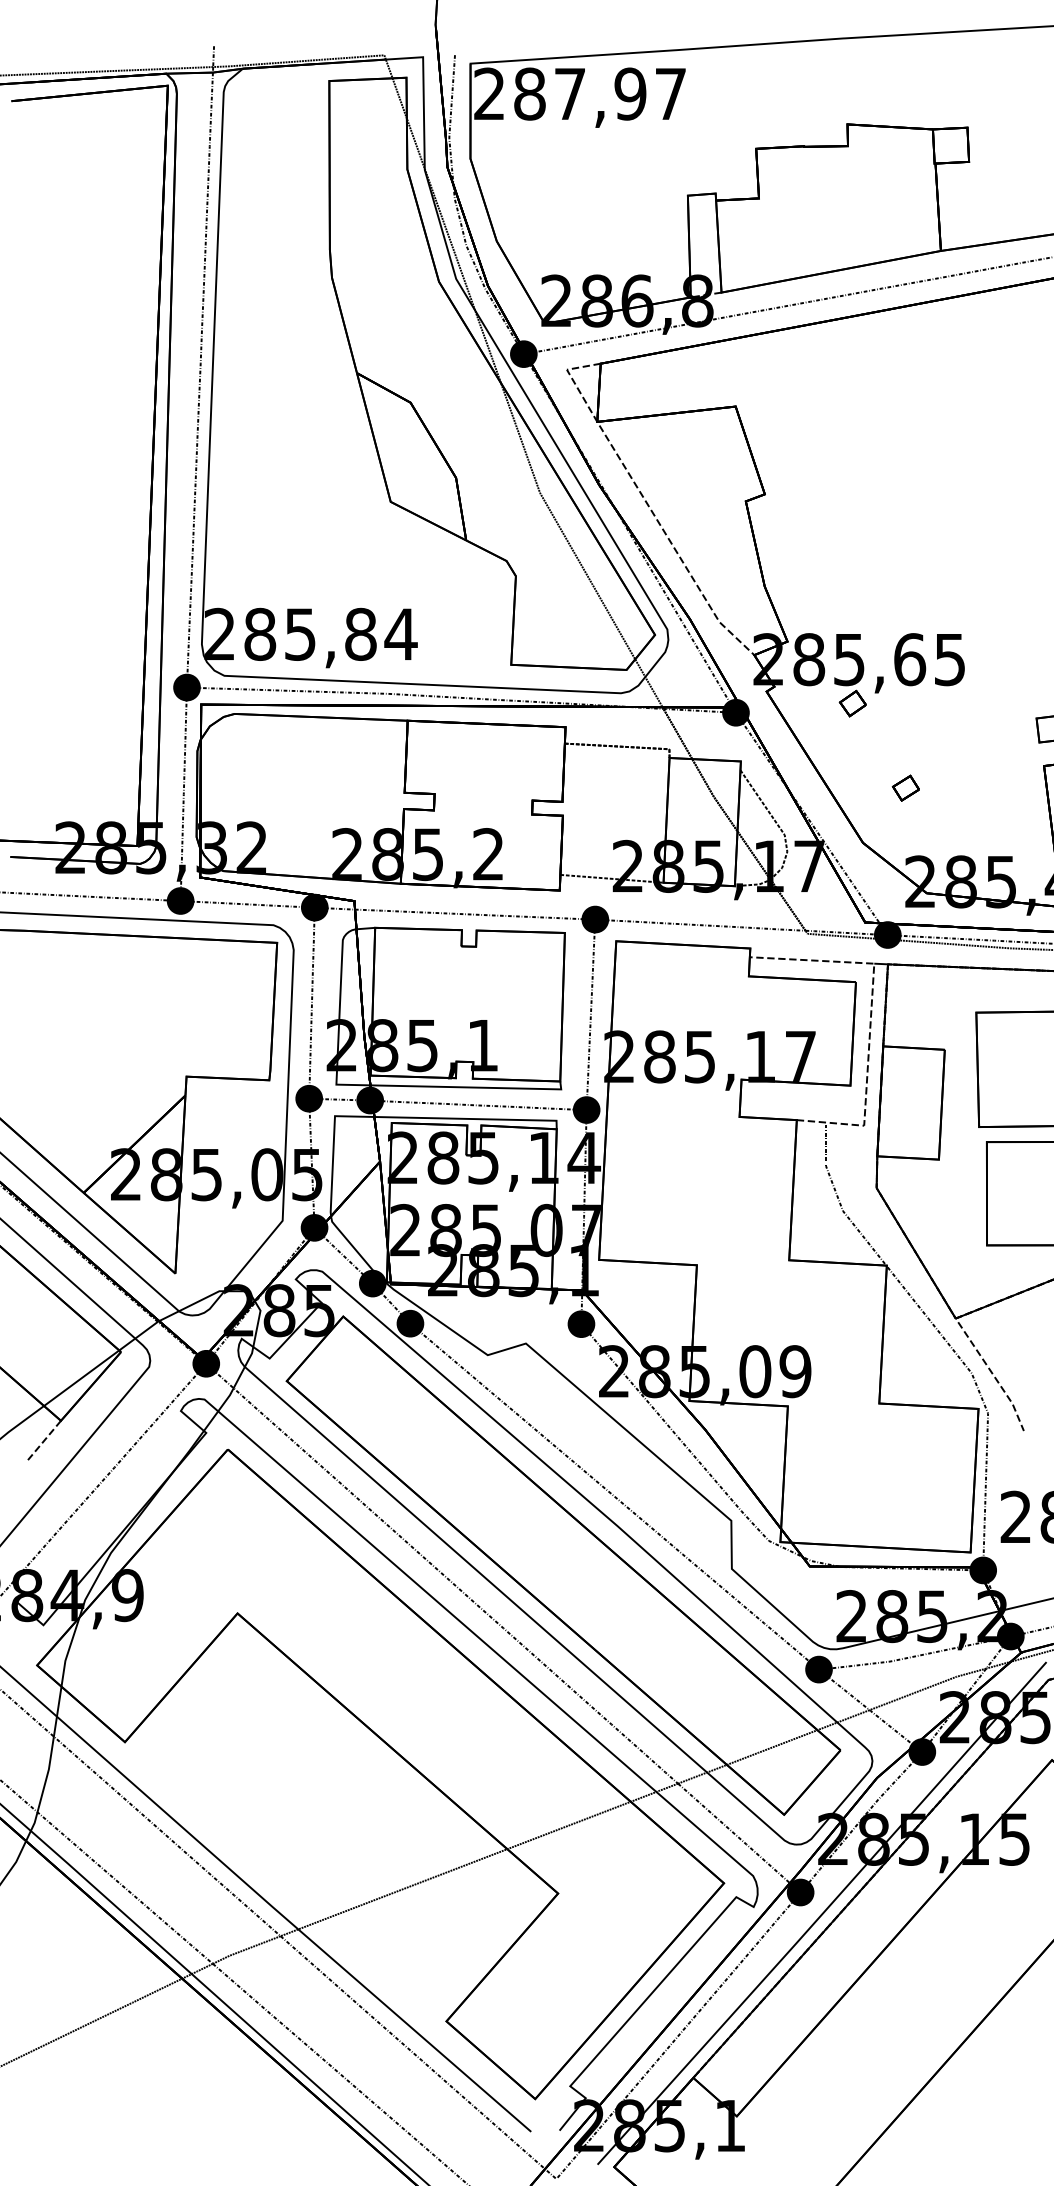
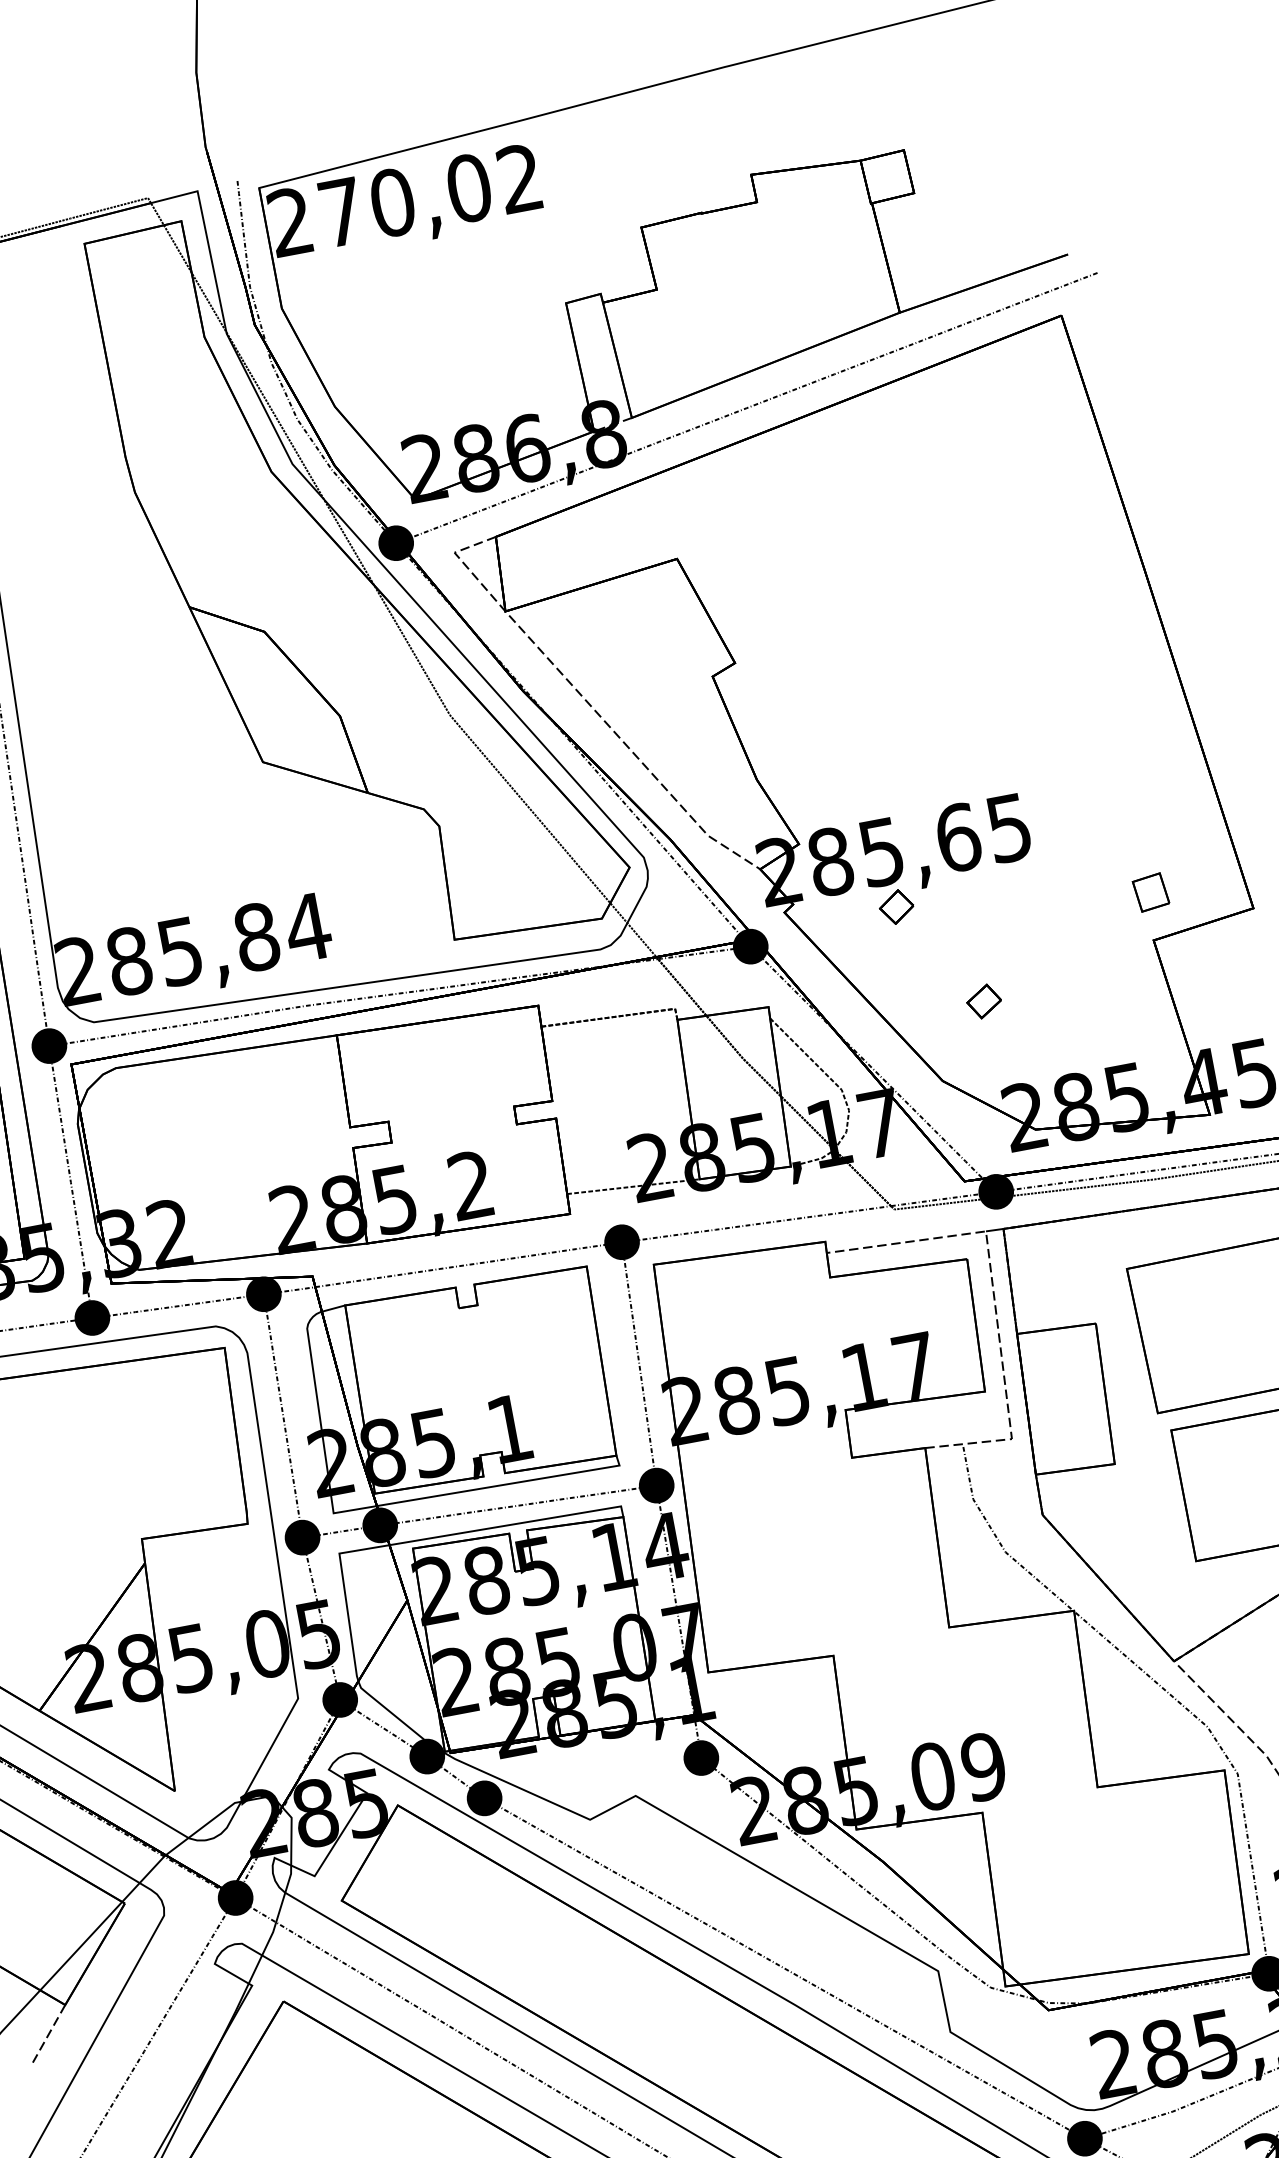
text: (599, 93) -> (429, 194), 287,97 -> 270,02

